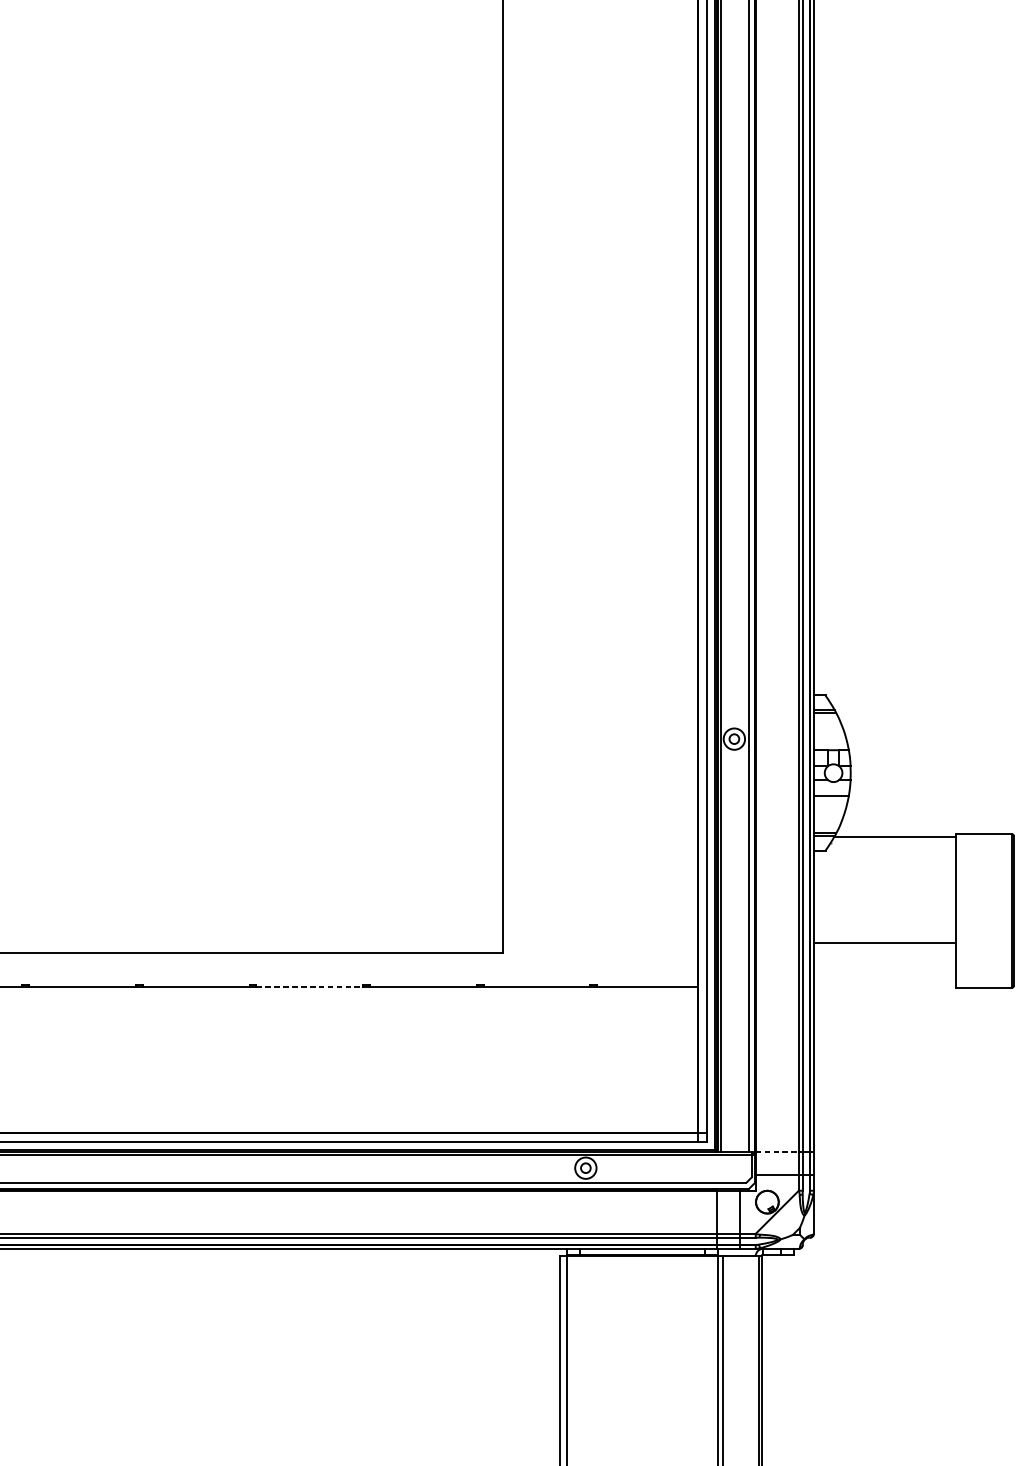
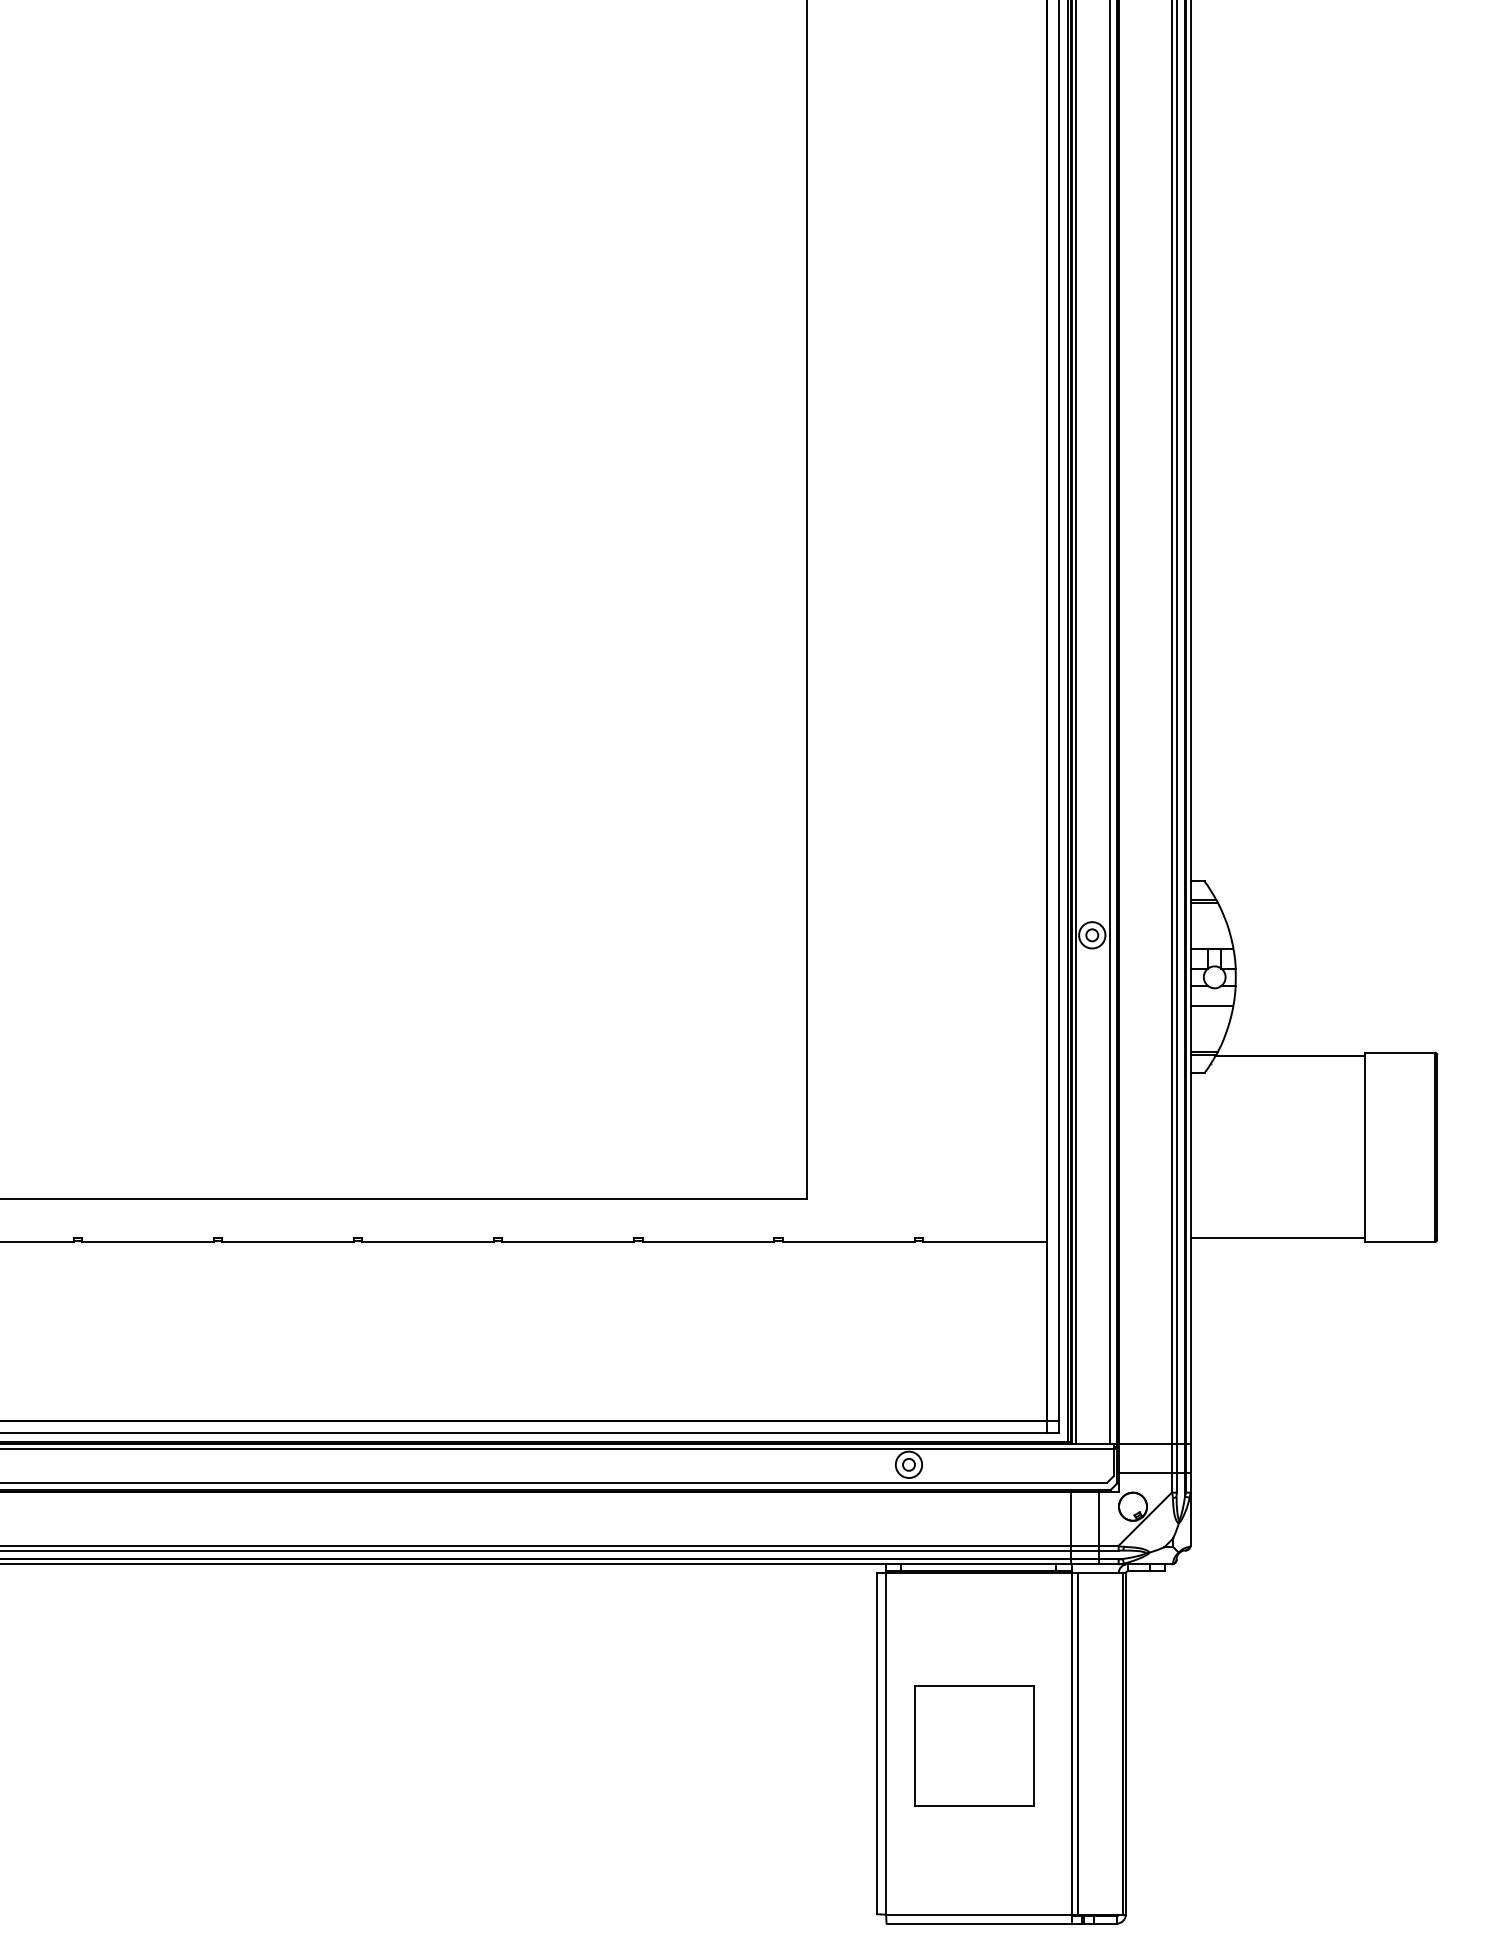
line: (884, 943) -> (1277, 1238), moved
line: (309, 987) -> (568, 1241), dashed -> solid
line: (777, 1151) -> (1145, 1444), dashed -> solid
part: (638, 1395) -> (974, 1745), added

